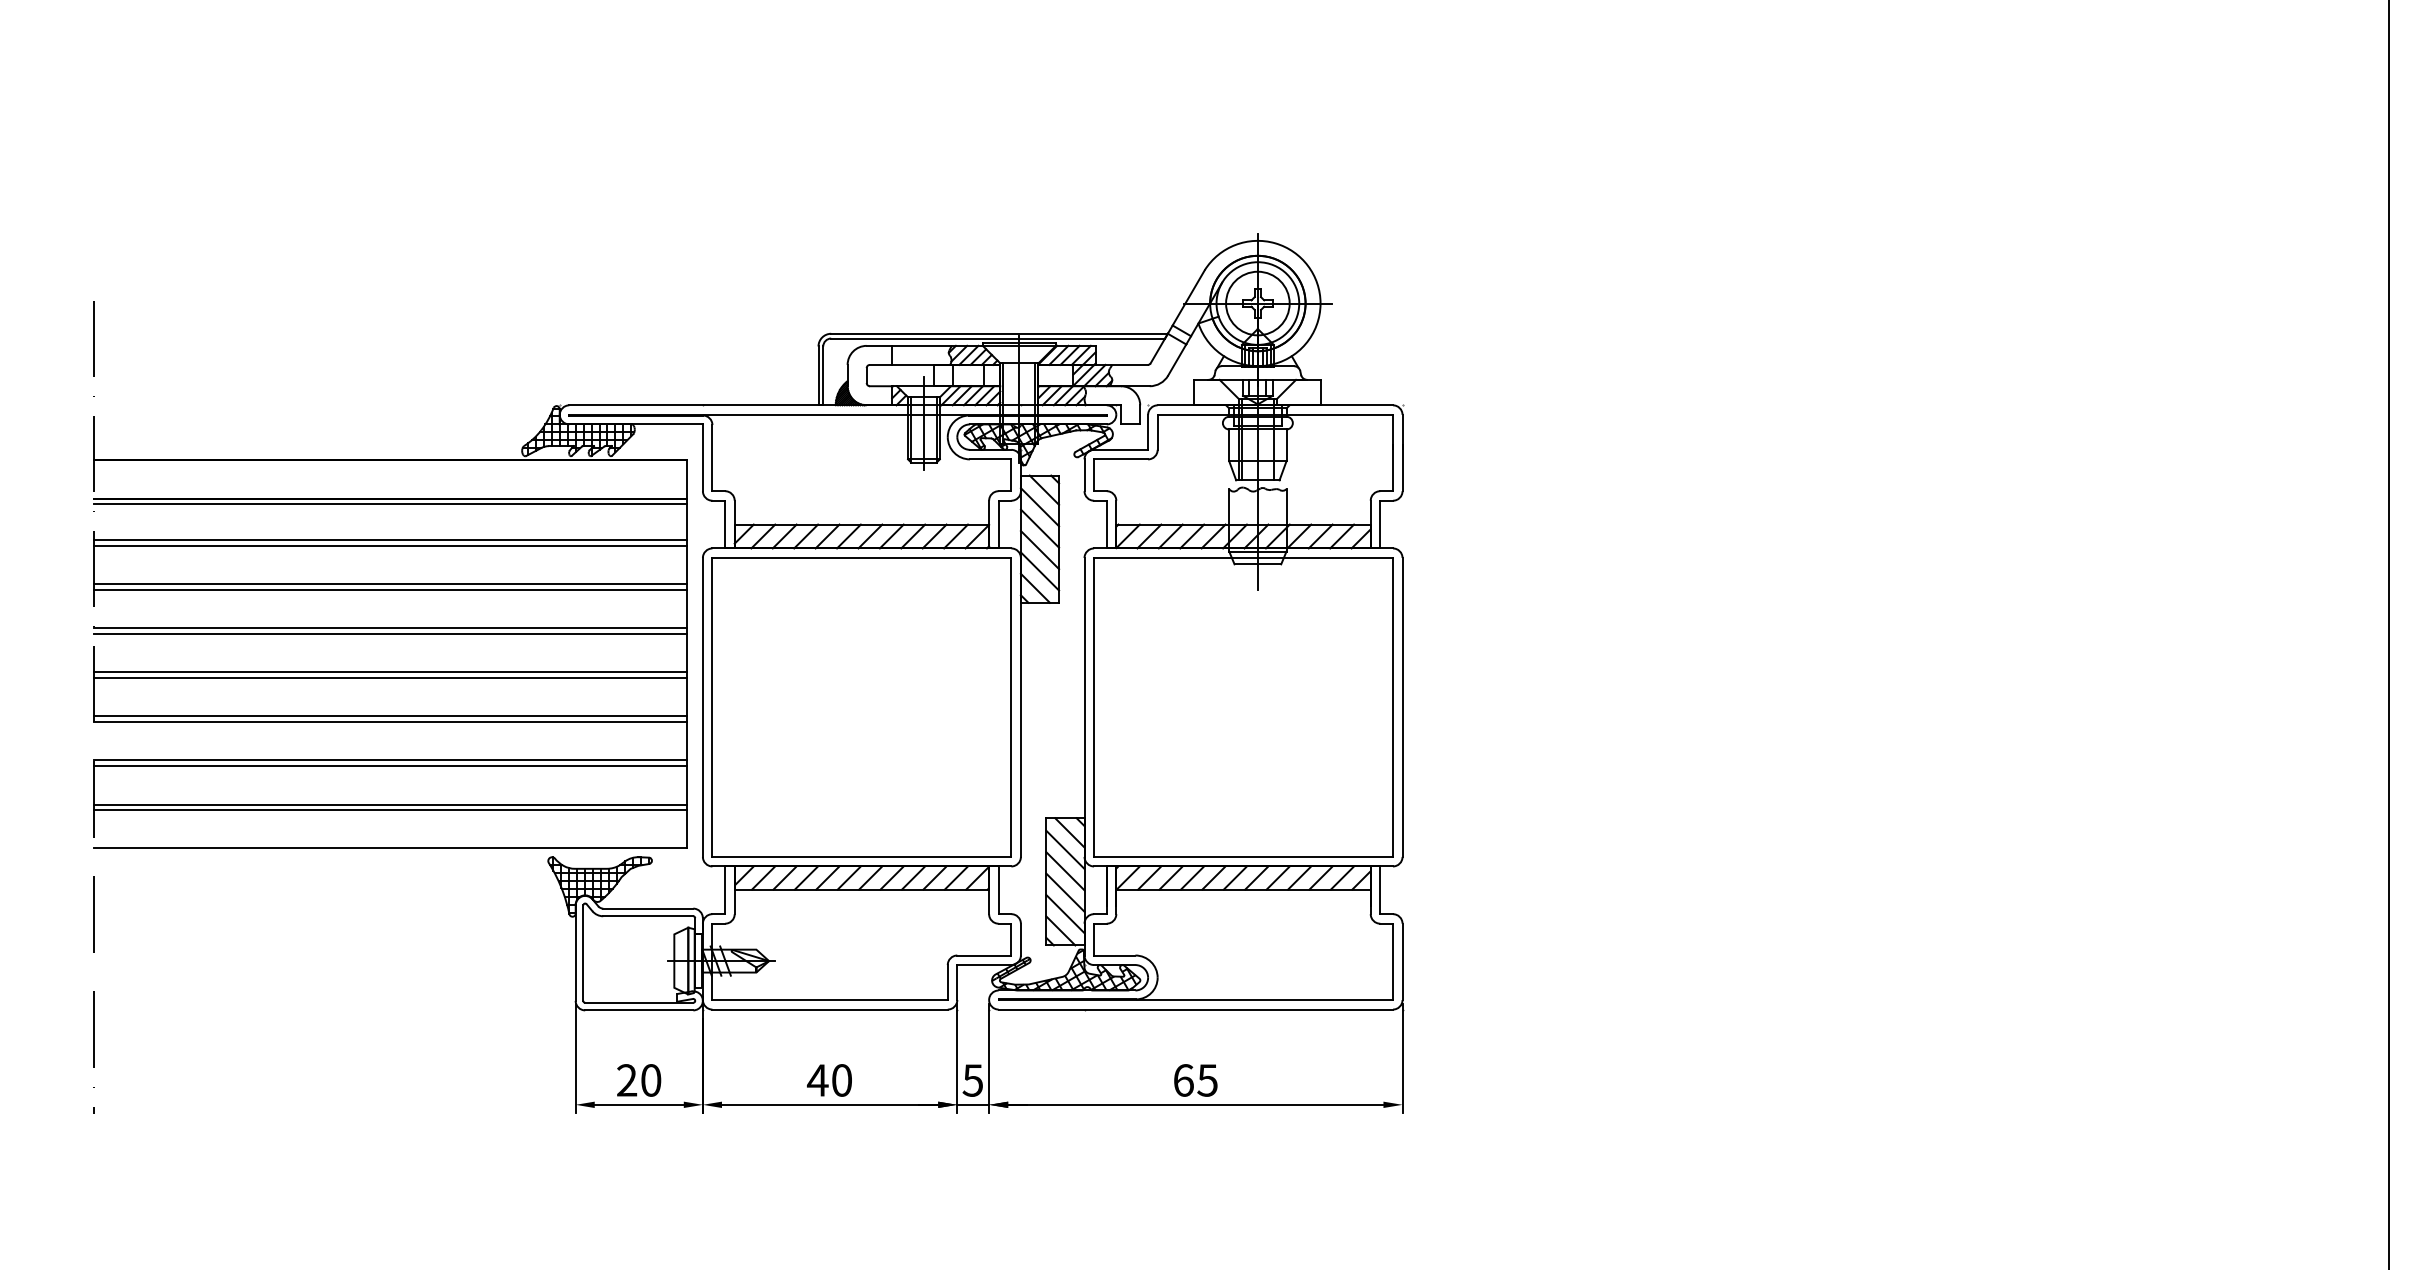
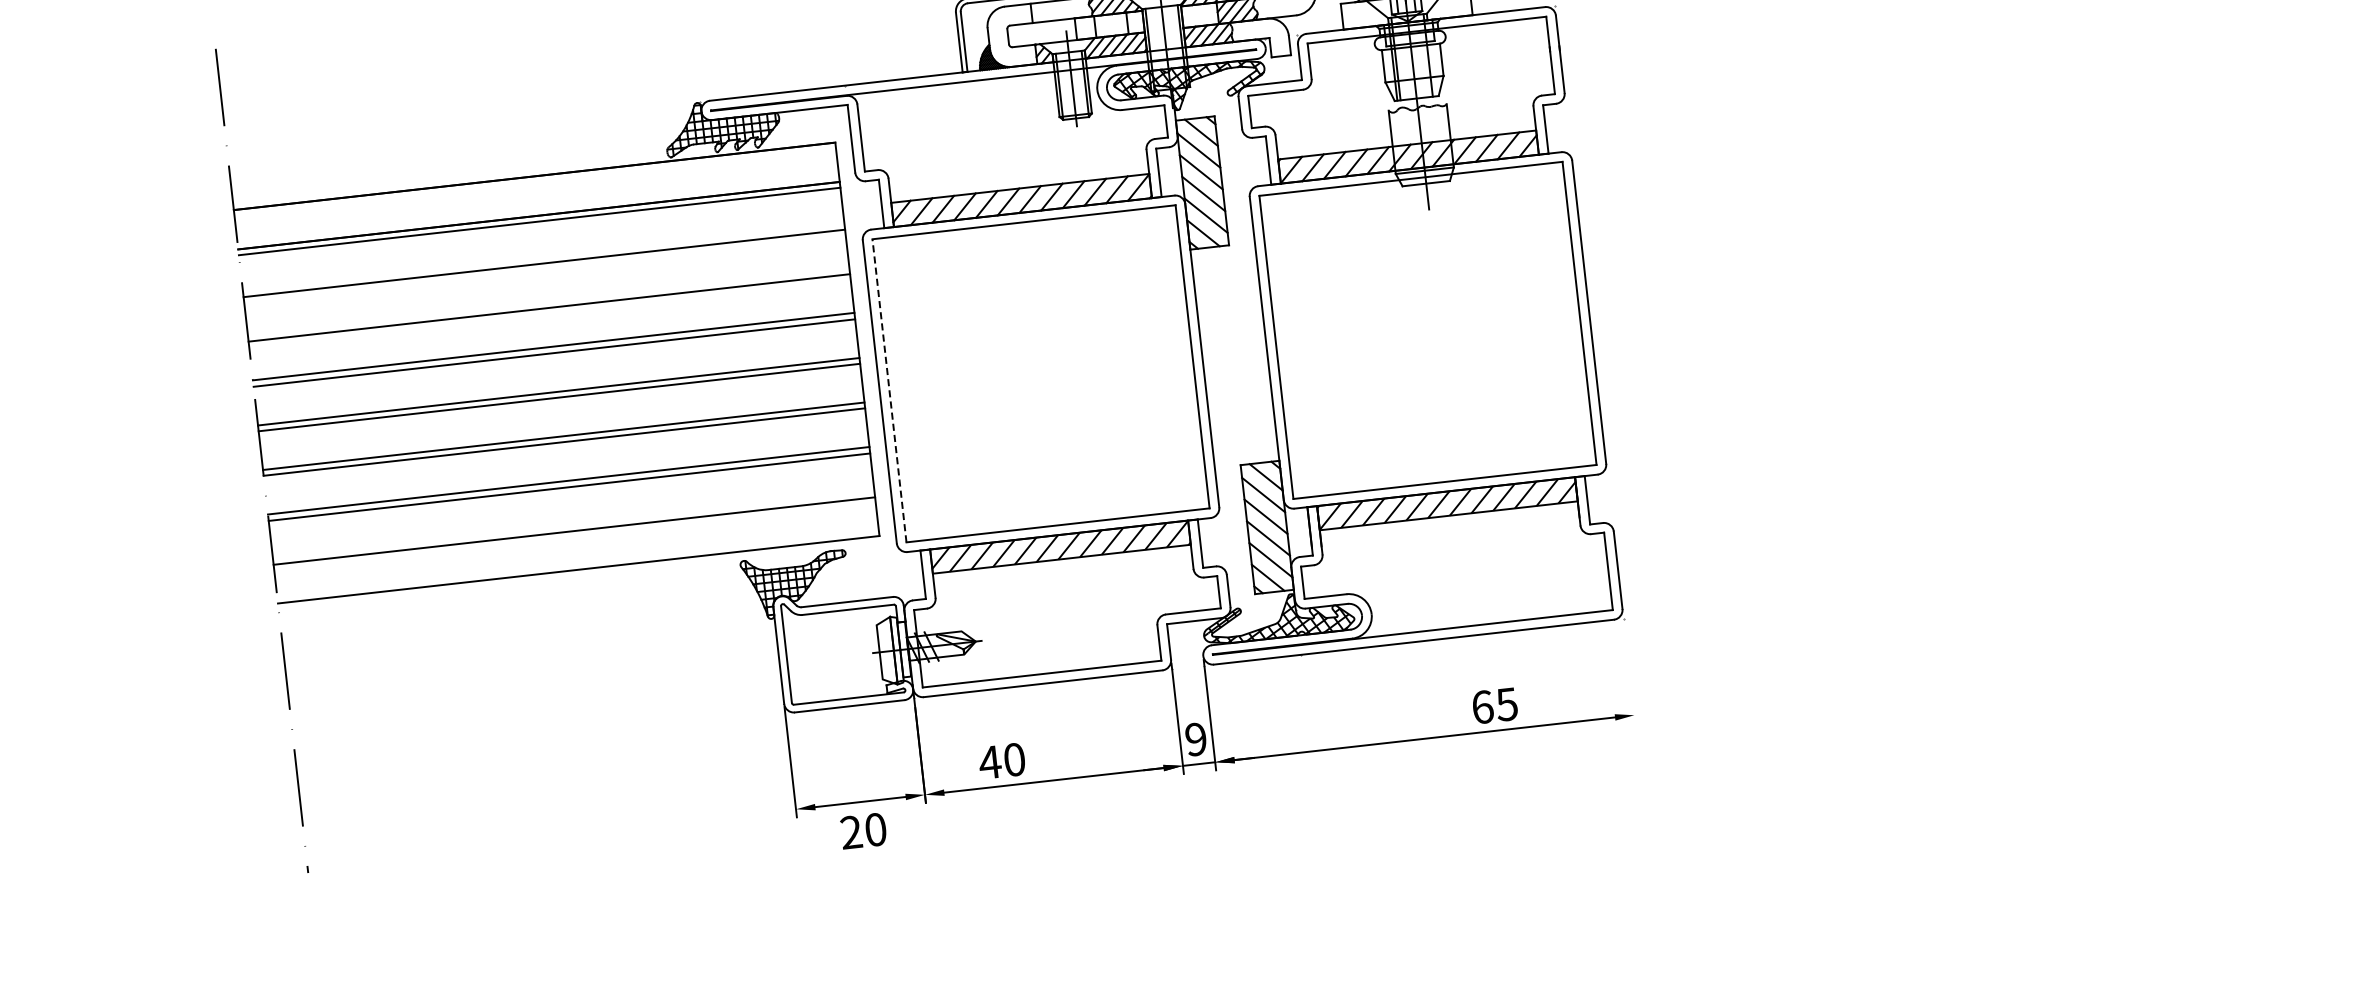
line: (389, 539) -> (542, 257), removed
line: (389, 583) -> (547, 301), removed
line: (712, 706) -> (889, 389), solid -> dashed
line: (389, 804) -> (573, 525), removed
line: (1402, 1058) -> (1629, 668), removed
text: (639, 1080) -> (863, 831), moved
text: (829, 1080) -> (1001, 761), moved
text: (972, 1080) -> (1195, 739), 5 -> 9
text: (1195, 1080) -> (1494, 705), moved

